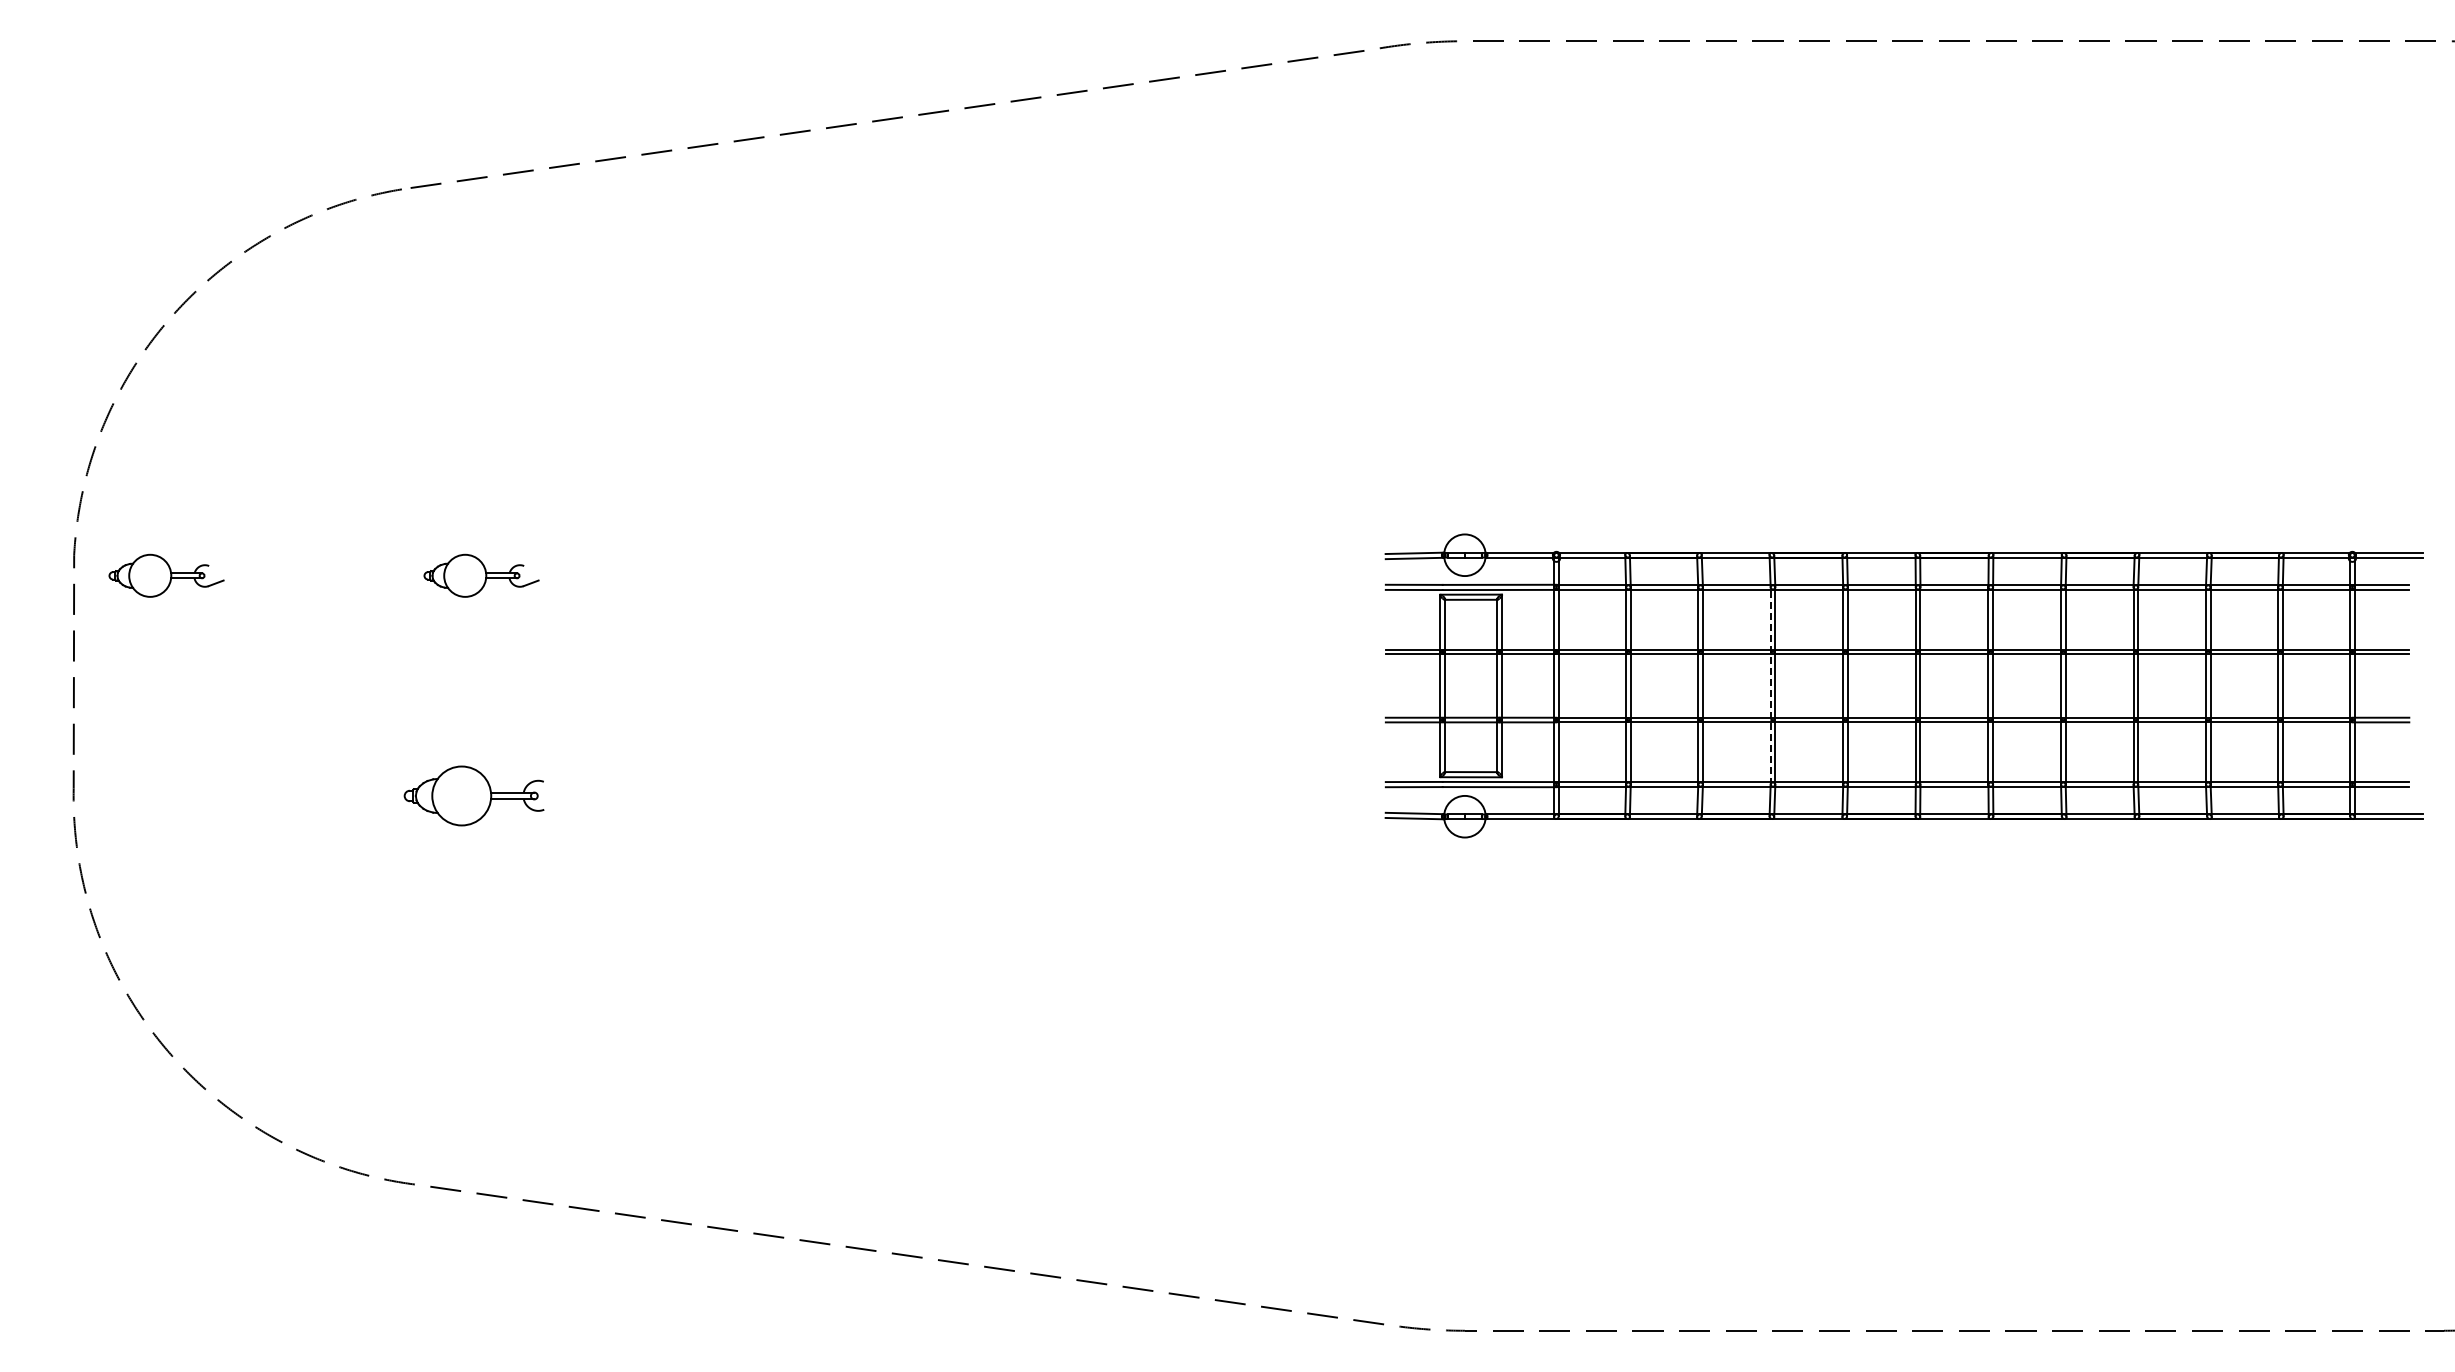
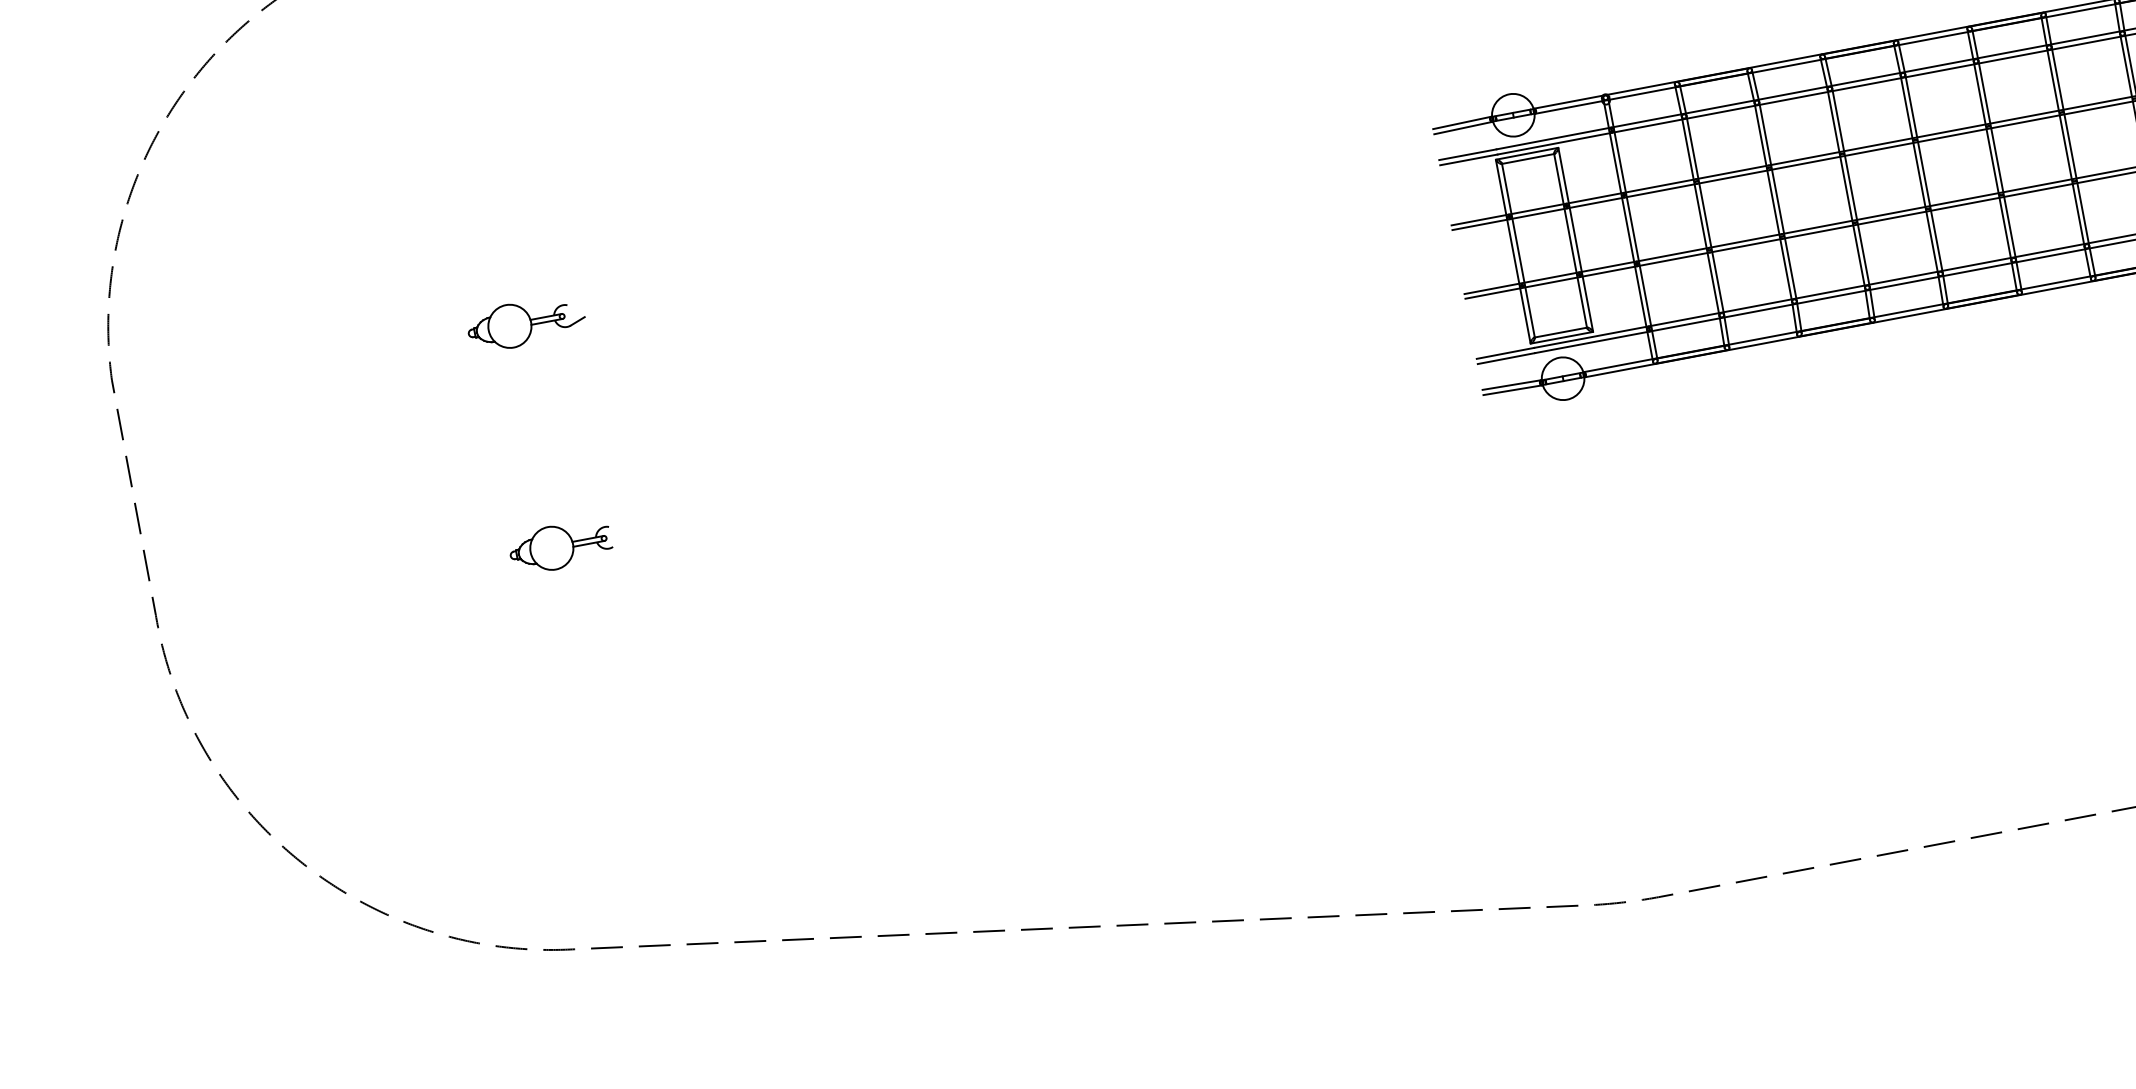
part: (166, 575) -> (208, 382), removed
line: (1770, 686) -> (1846, 189), dashed -> solid
part: (473, 796) -> (560, 547), size x0.71

